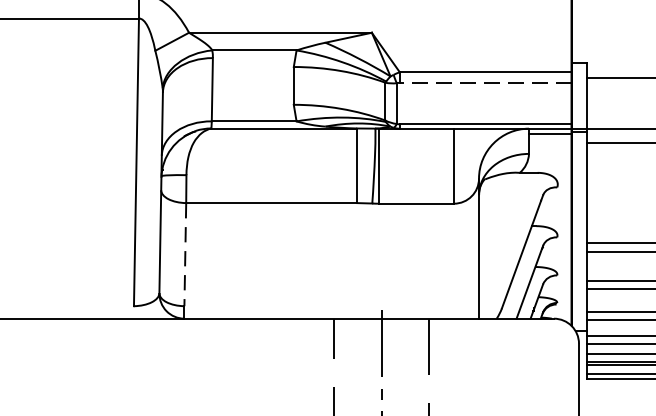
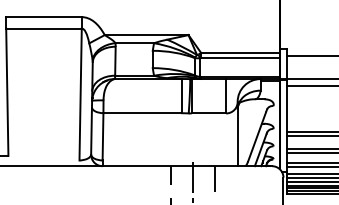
line: (485, 83) -> (240, 58), dashed -> solid
line: (186, 253) -> (103, 136), dashed -> solid

